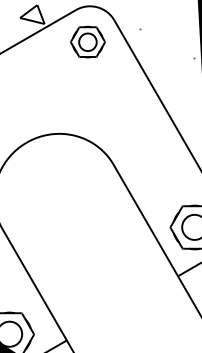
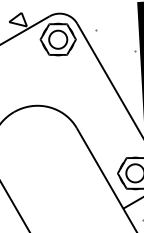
part: (87, 41) -> (57, 39), size x1.43

